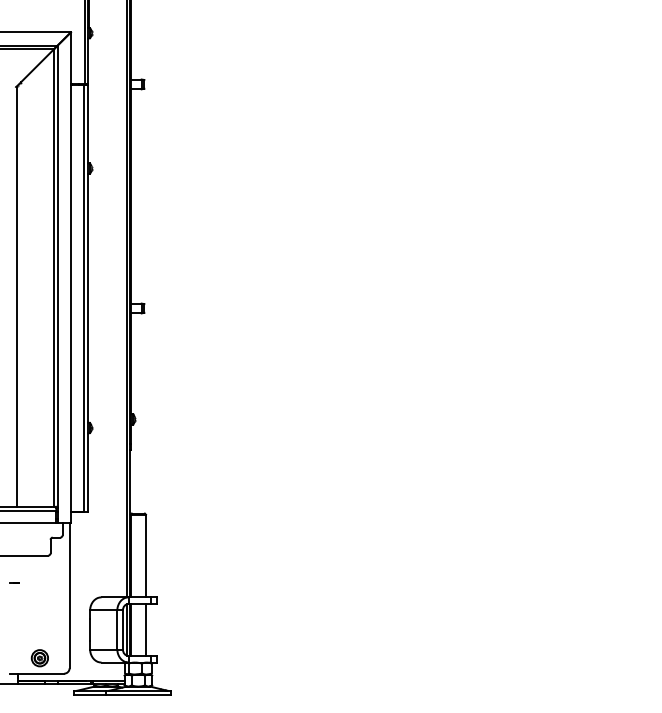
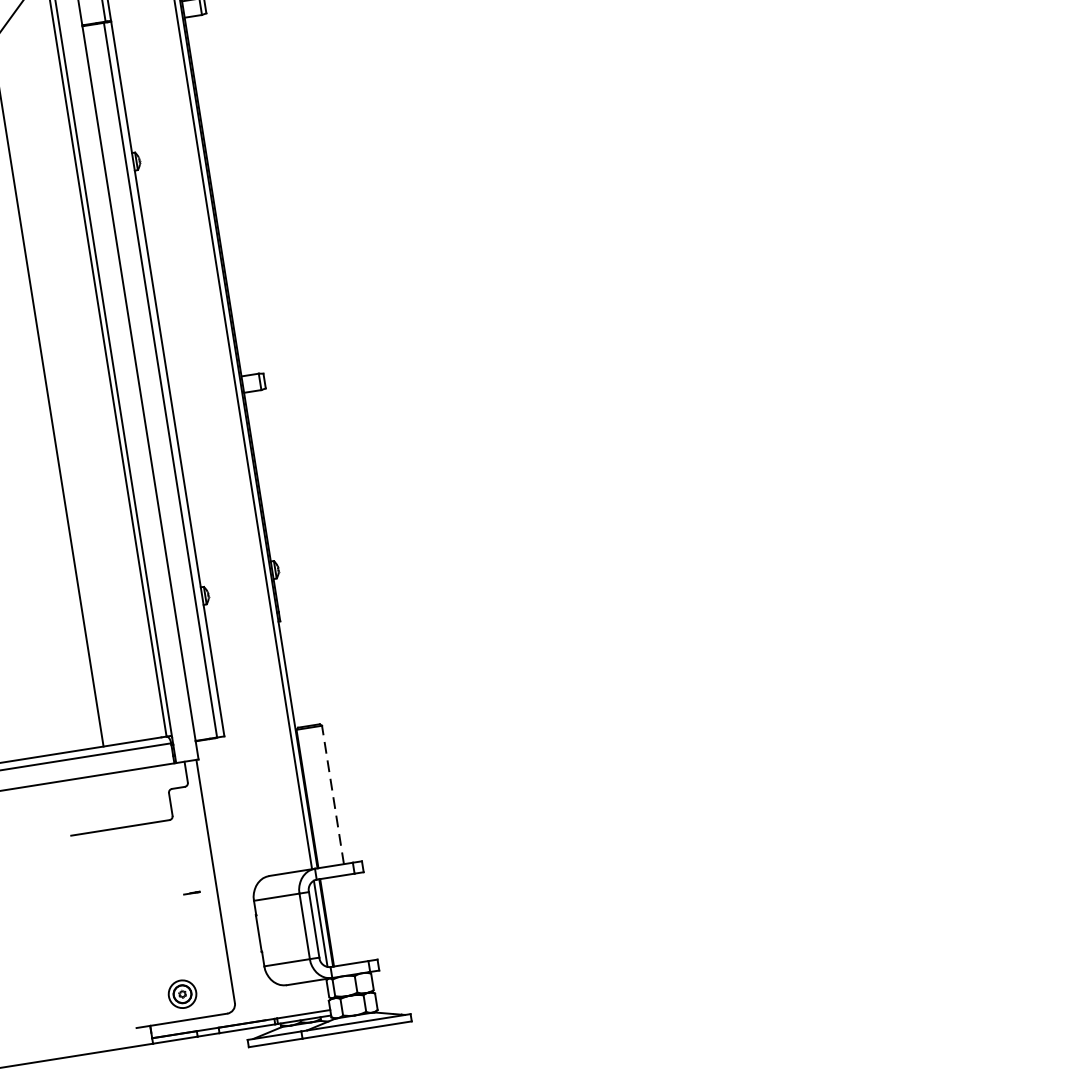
line: (146, 555) -> (333, 794), solid -> dashed
part: (14, 582) -> (191, 892), moved
line: (146, 629) -> (353, 917), removed

